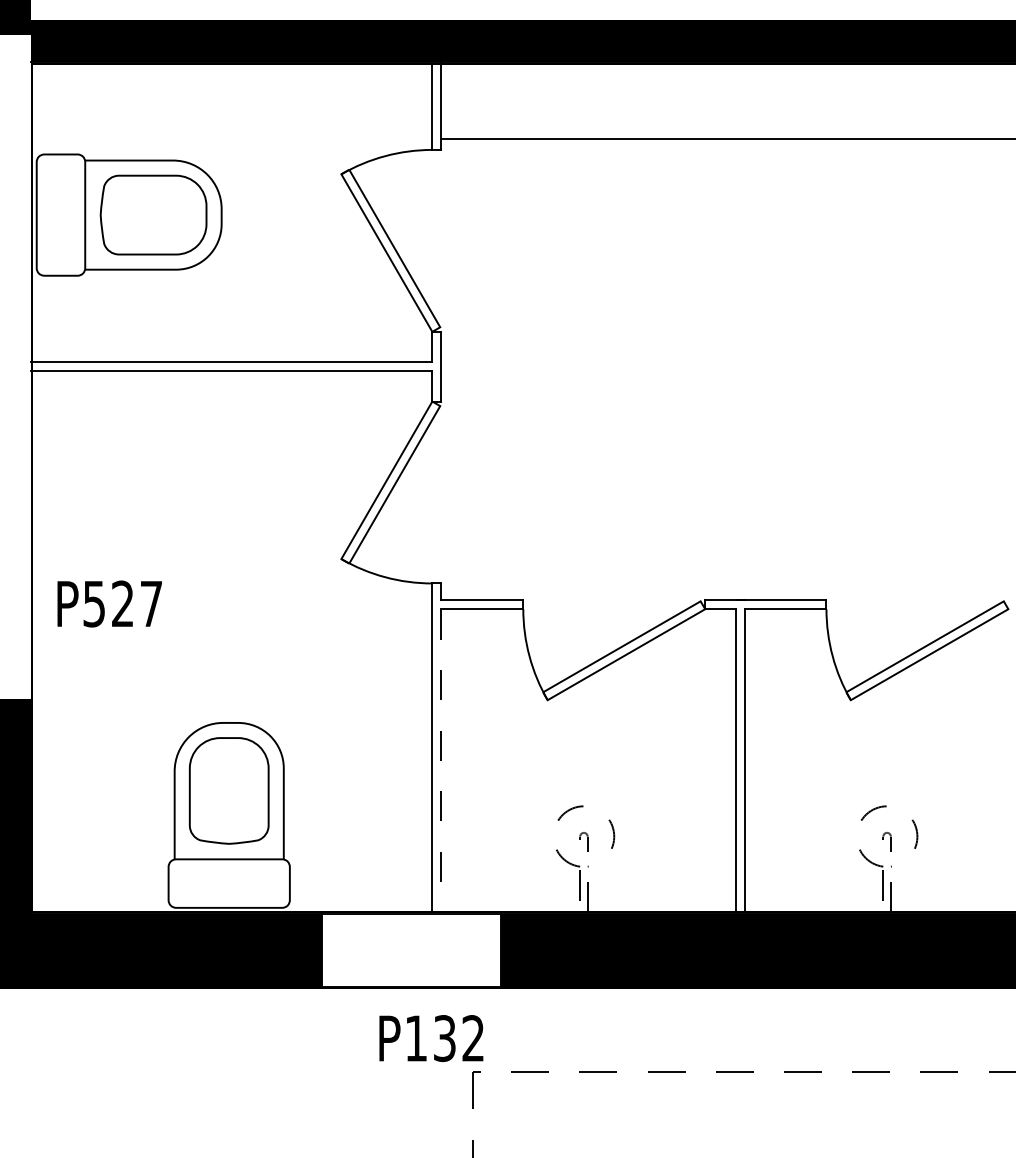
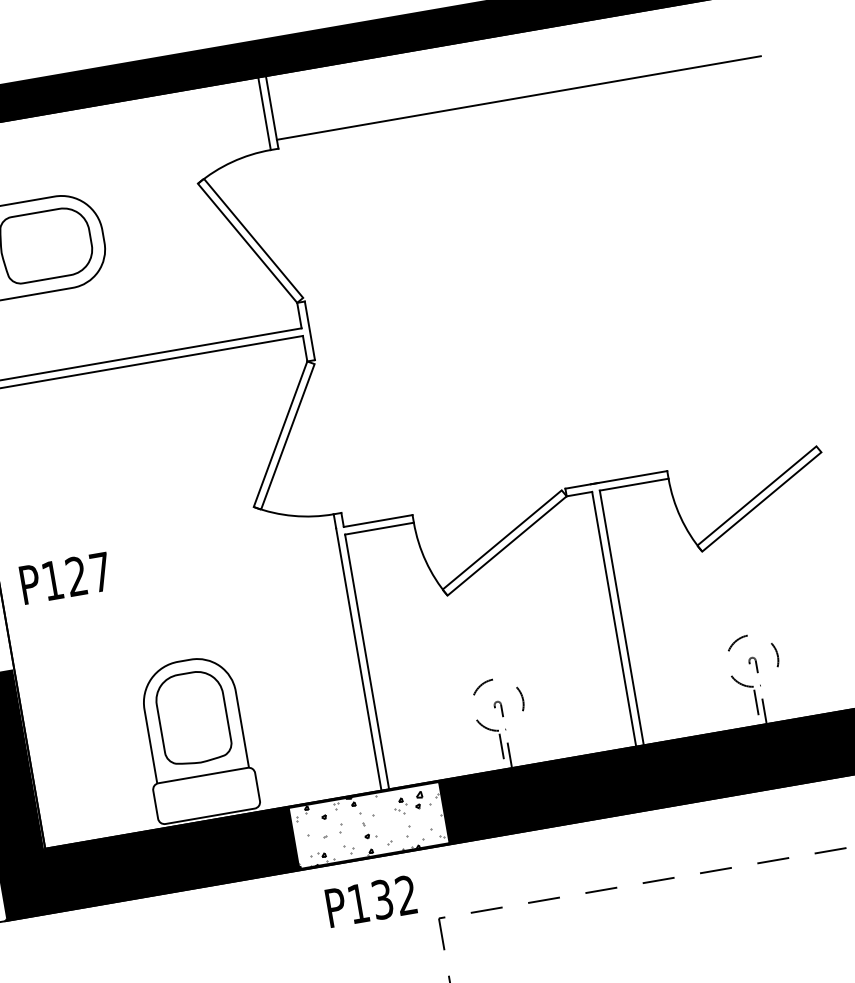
text: (93, 604) -> (52, 581), P527 -> P127
line: (441, 760) -> (367, 661), dashed -> solid
hatch: (409, 949) -> (367, 825), added
text: (431, 1038) -> (371, 901), moved

